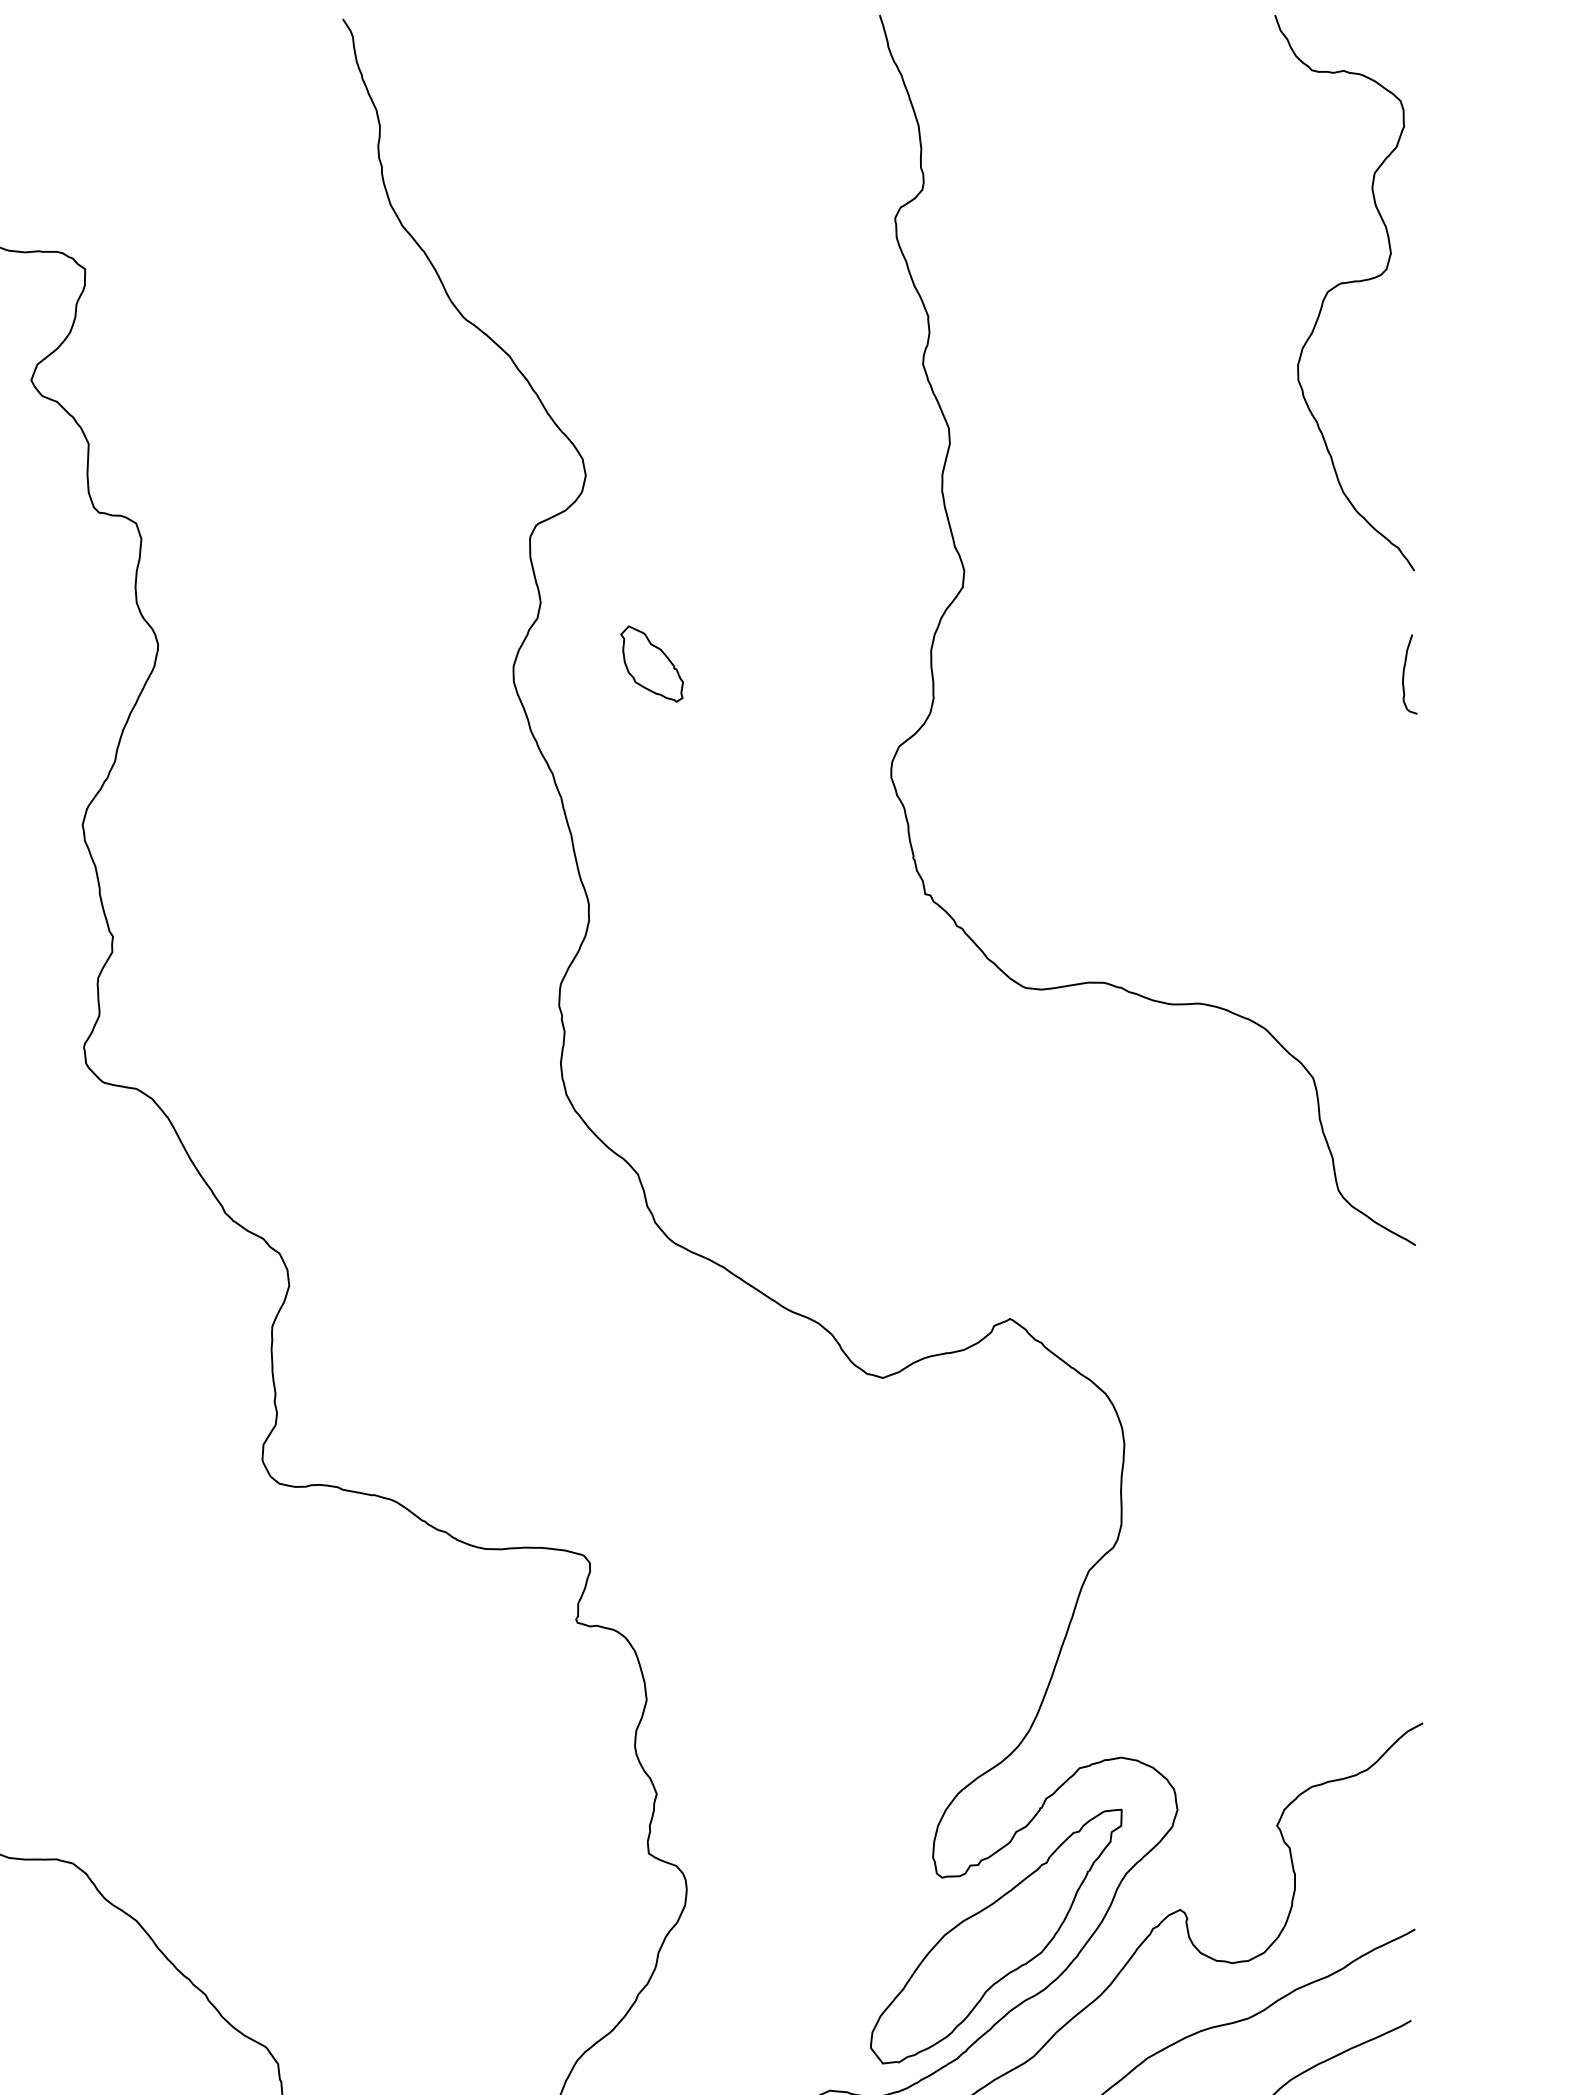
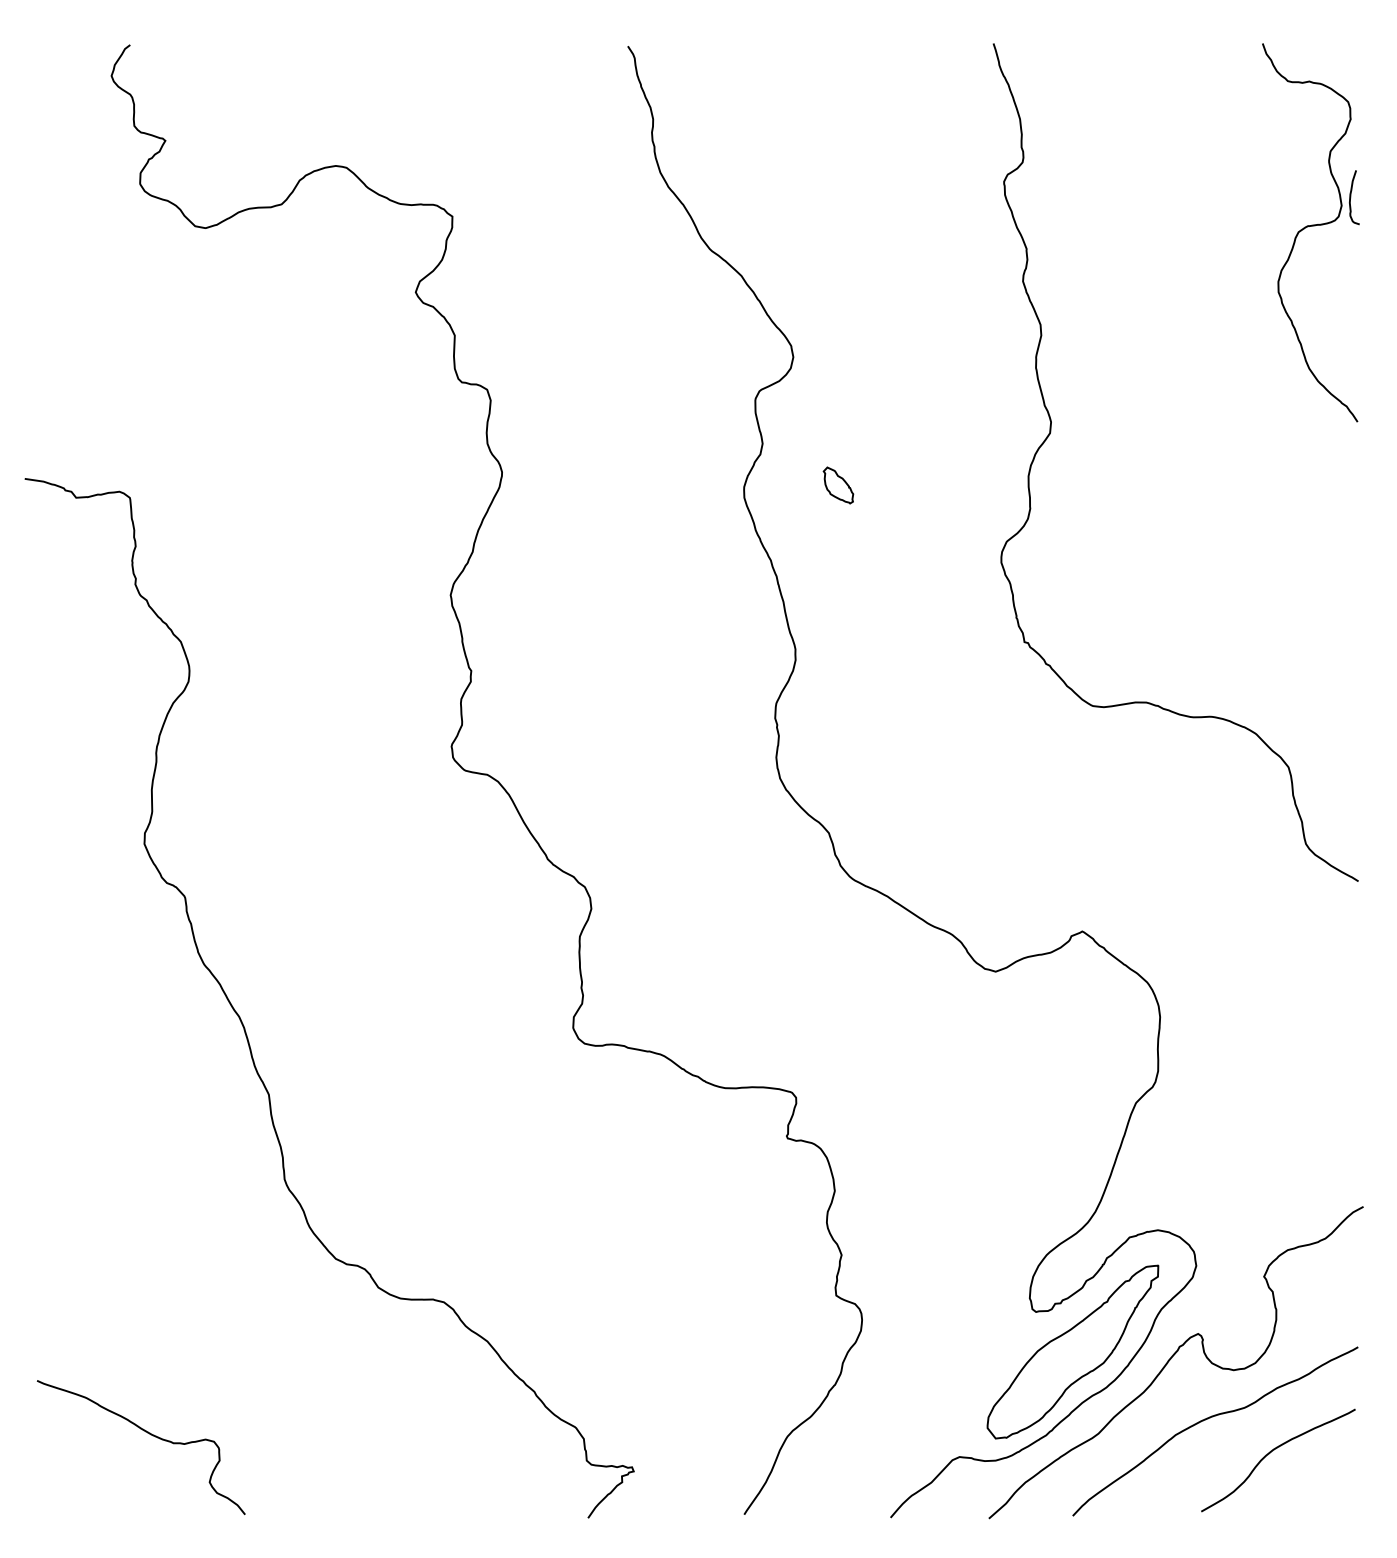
part: (652, 664) -> (838, 485), size x0.7
curve: (1405, 674) -> (1351, 197), moved

